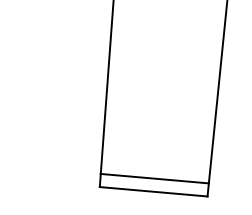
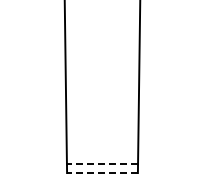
line: (154, 178) -> (102, 164), solid -> dashed
line: (153, 192) -> (102, 173), solid -> dashed

